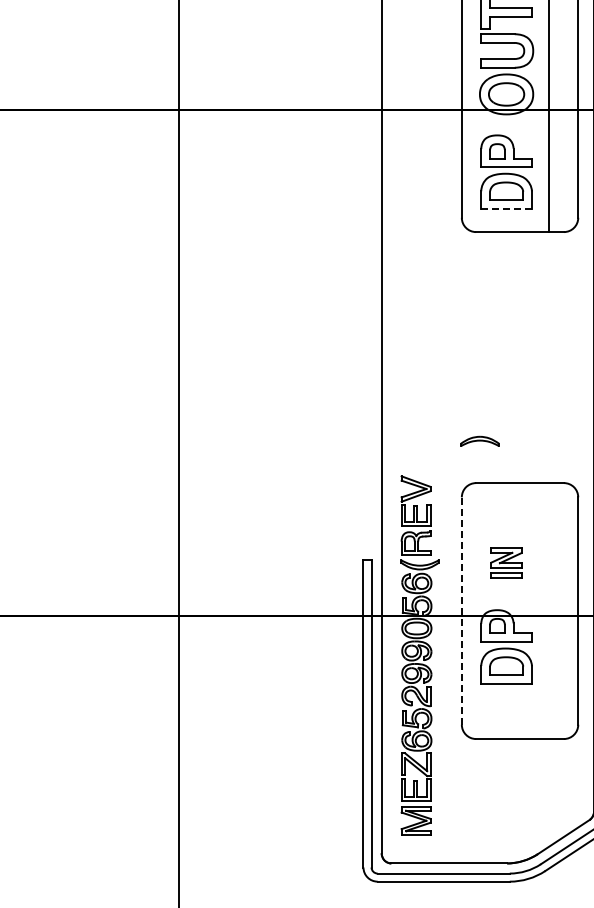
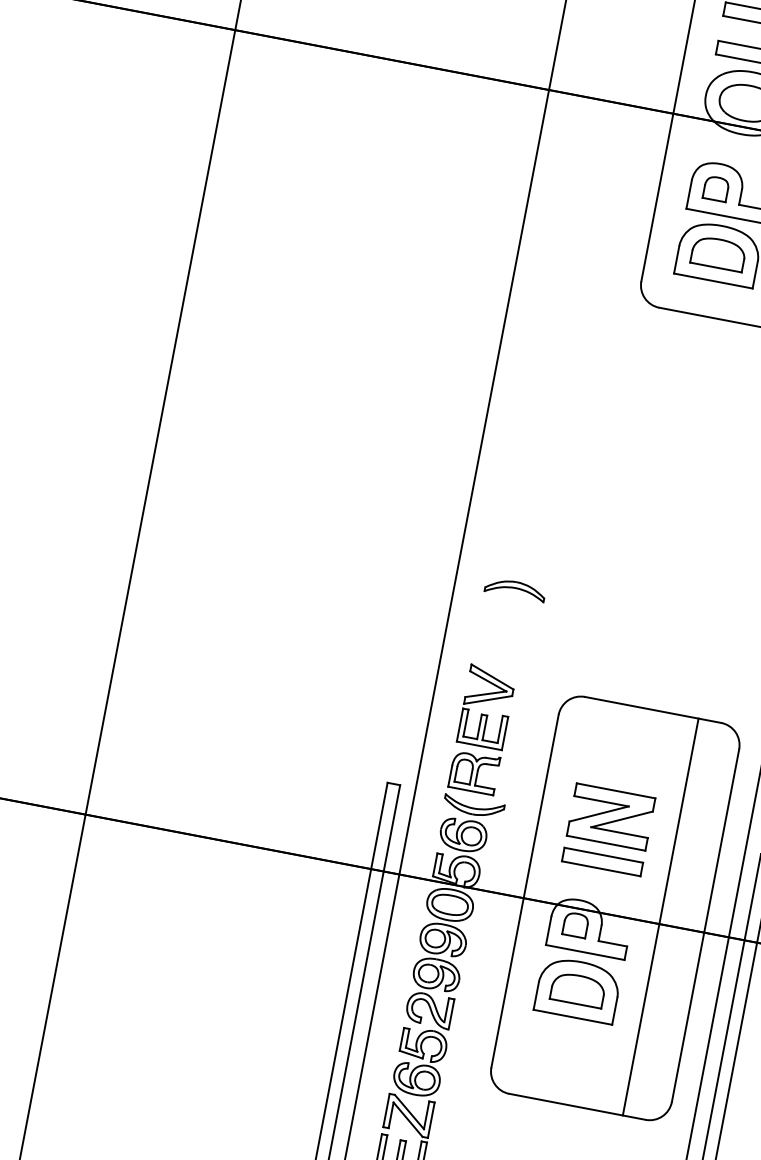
line: (506, 209) -> (713, 281), dashed -> solid
part: (479, 440) -> (514, 587), moved
part: (506, 562) -> (608, 829), size x1.67
line: (461, 611) -> (524, 891), dashed -> solid
line: (549, 611) -> (660, 917), added

